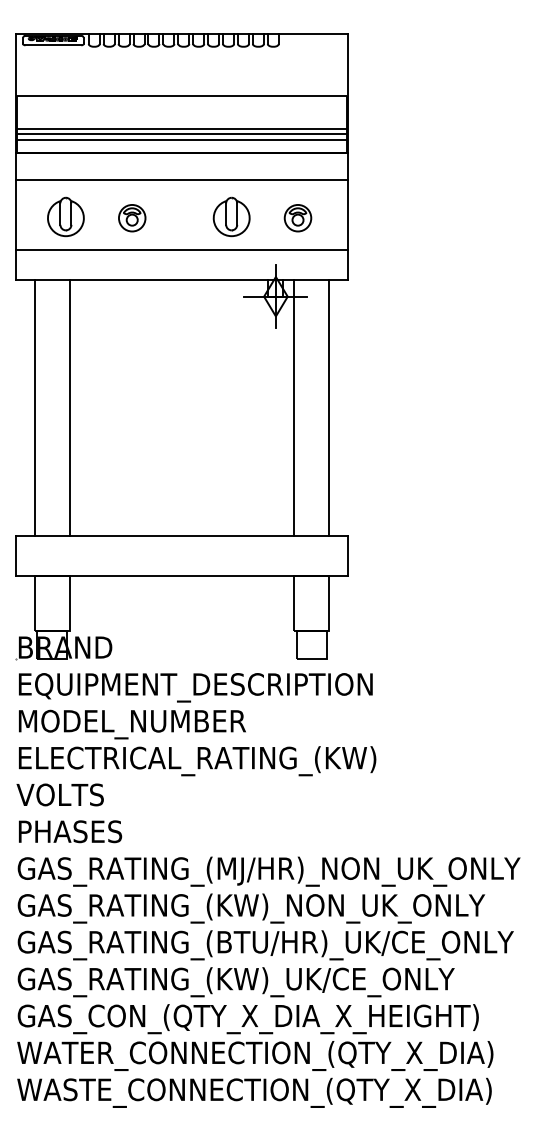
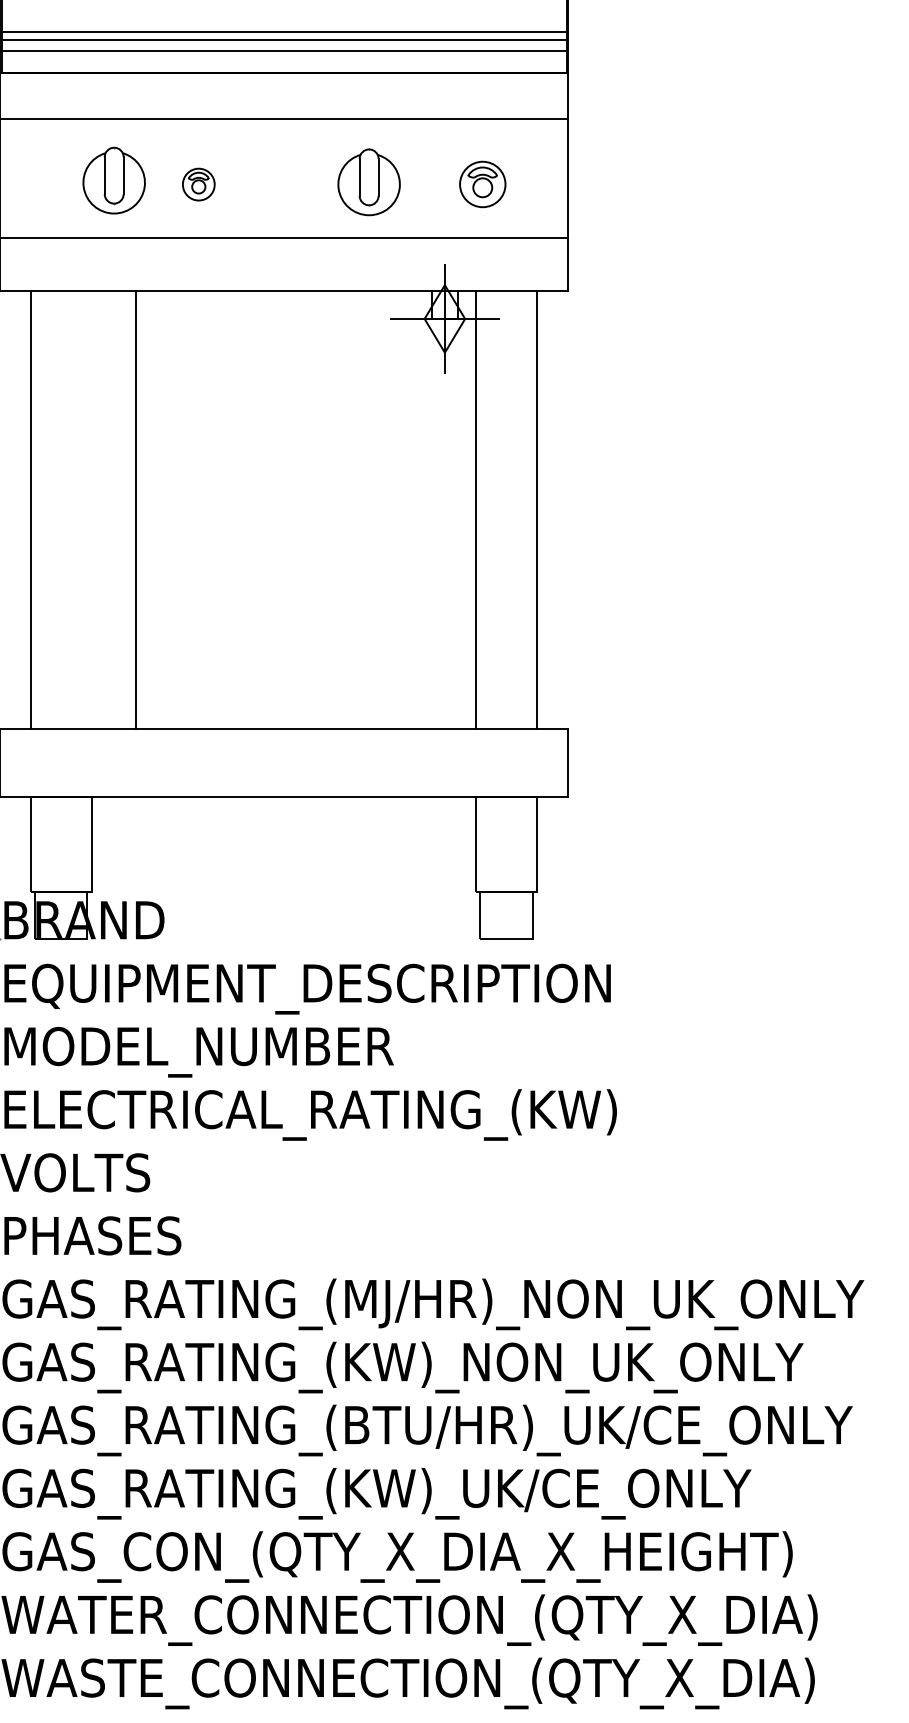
part: (65, 216) -> (113, 179), moved
part: (132, 218) -> (199, 184), size x0.7
line: (69, 407) -> (135, 508), moved

